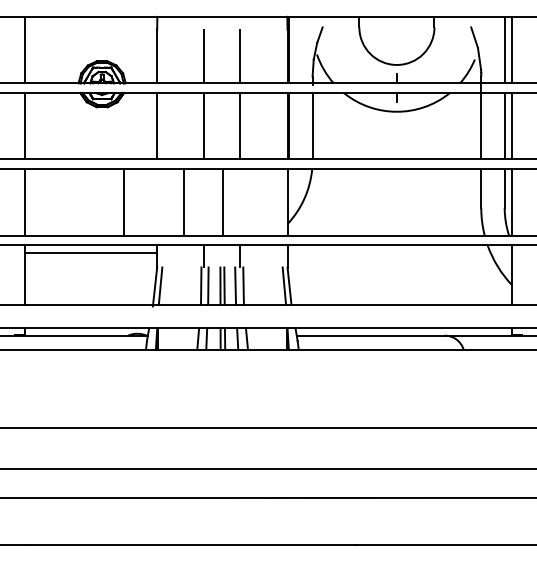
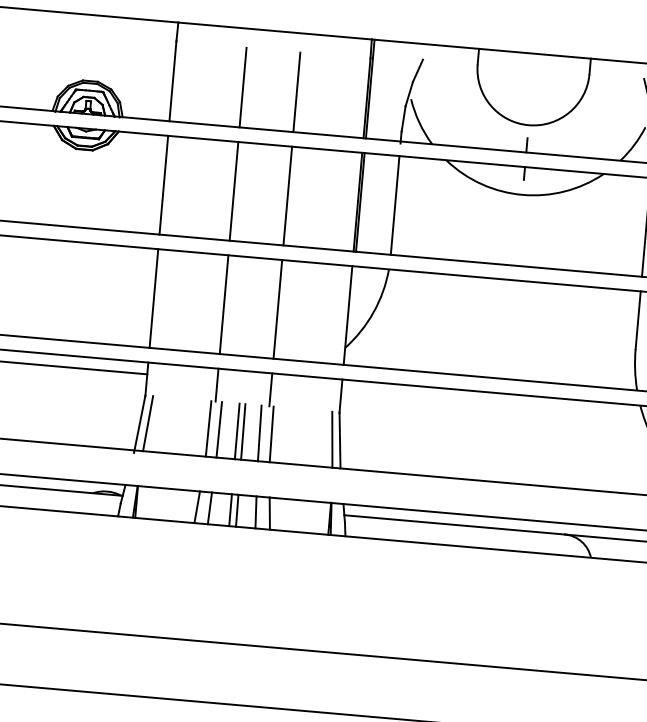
line: (124, 202) -> (154, 298), moved
line: (184, 202) -> (224, 304), moved
line: (223, 202) -> (277, 309), moved

